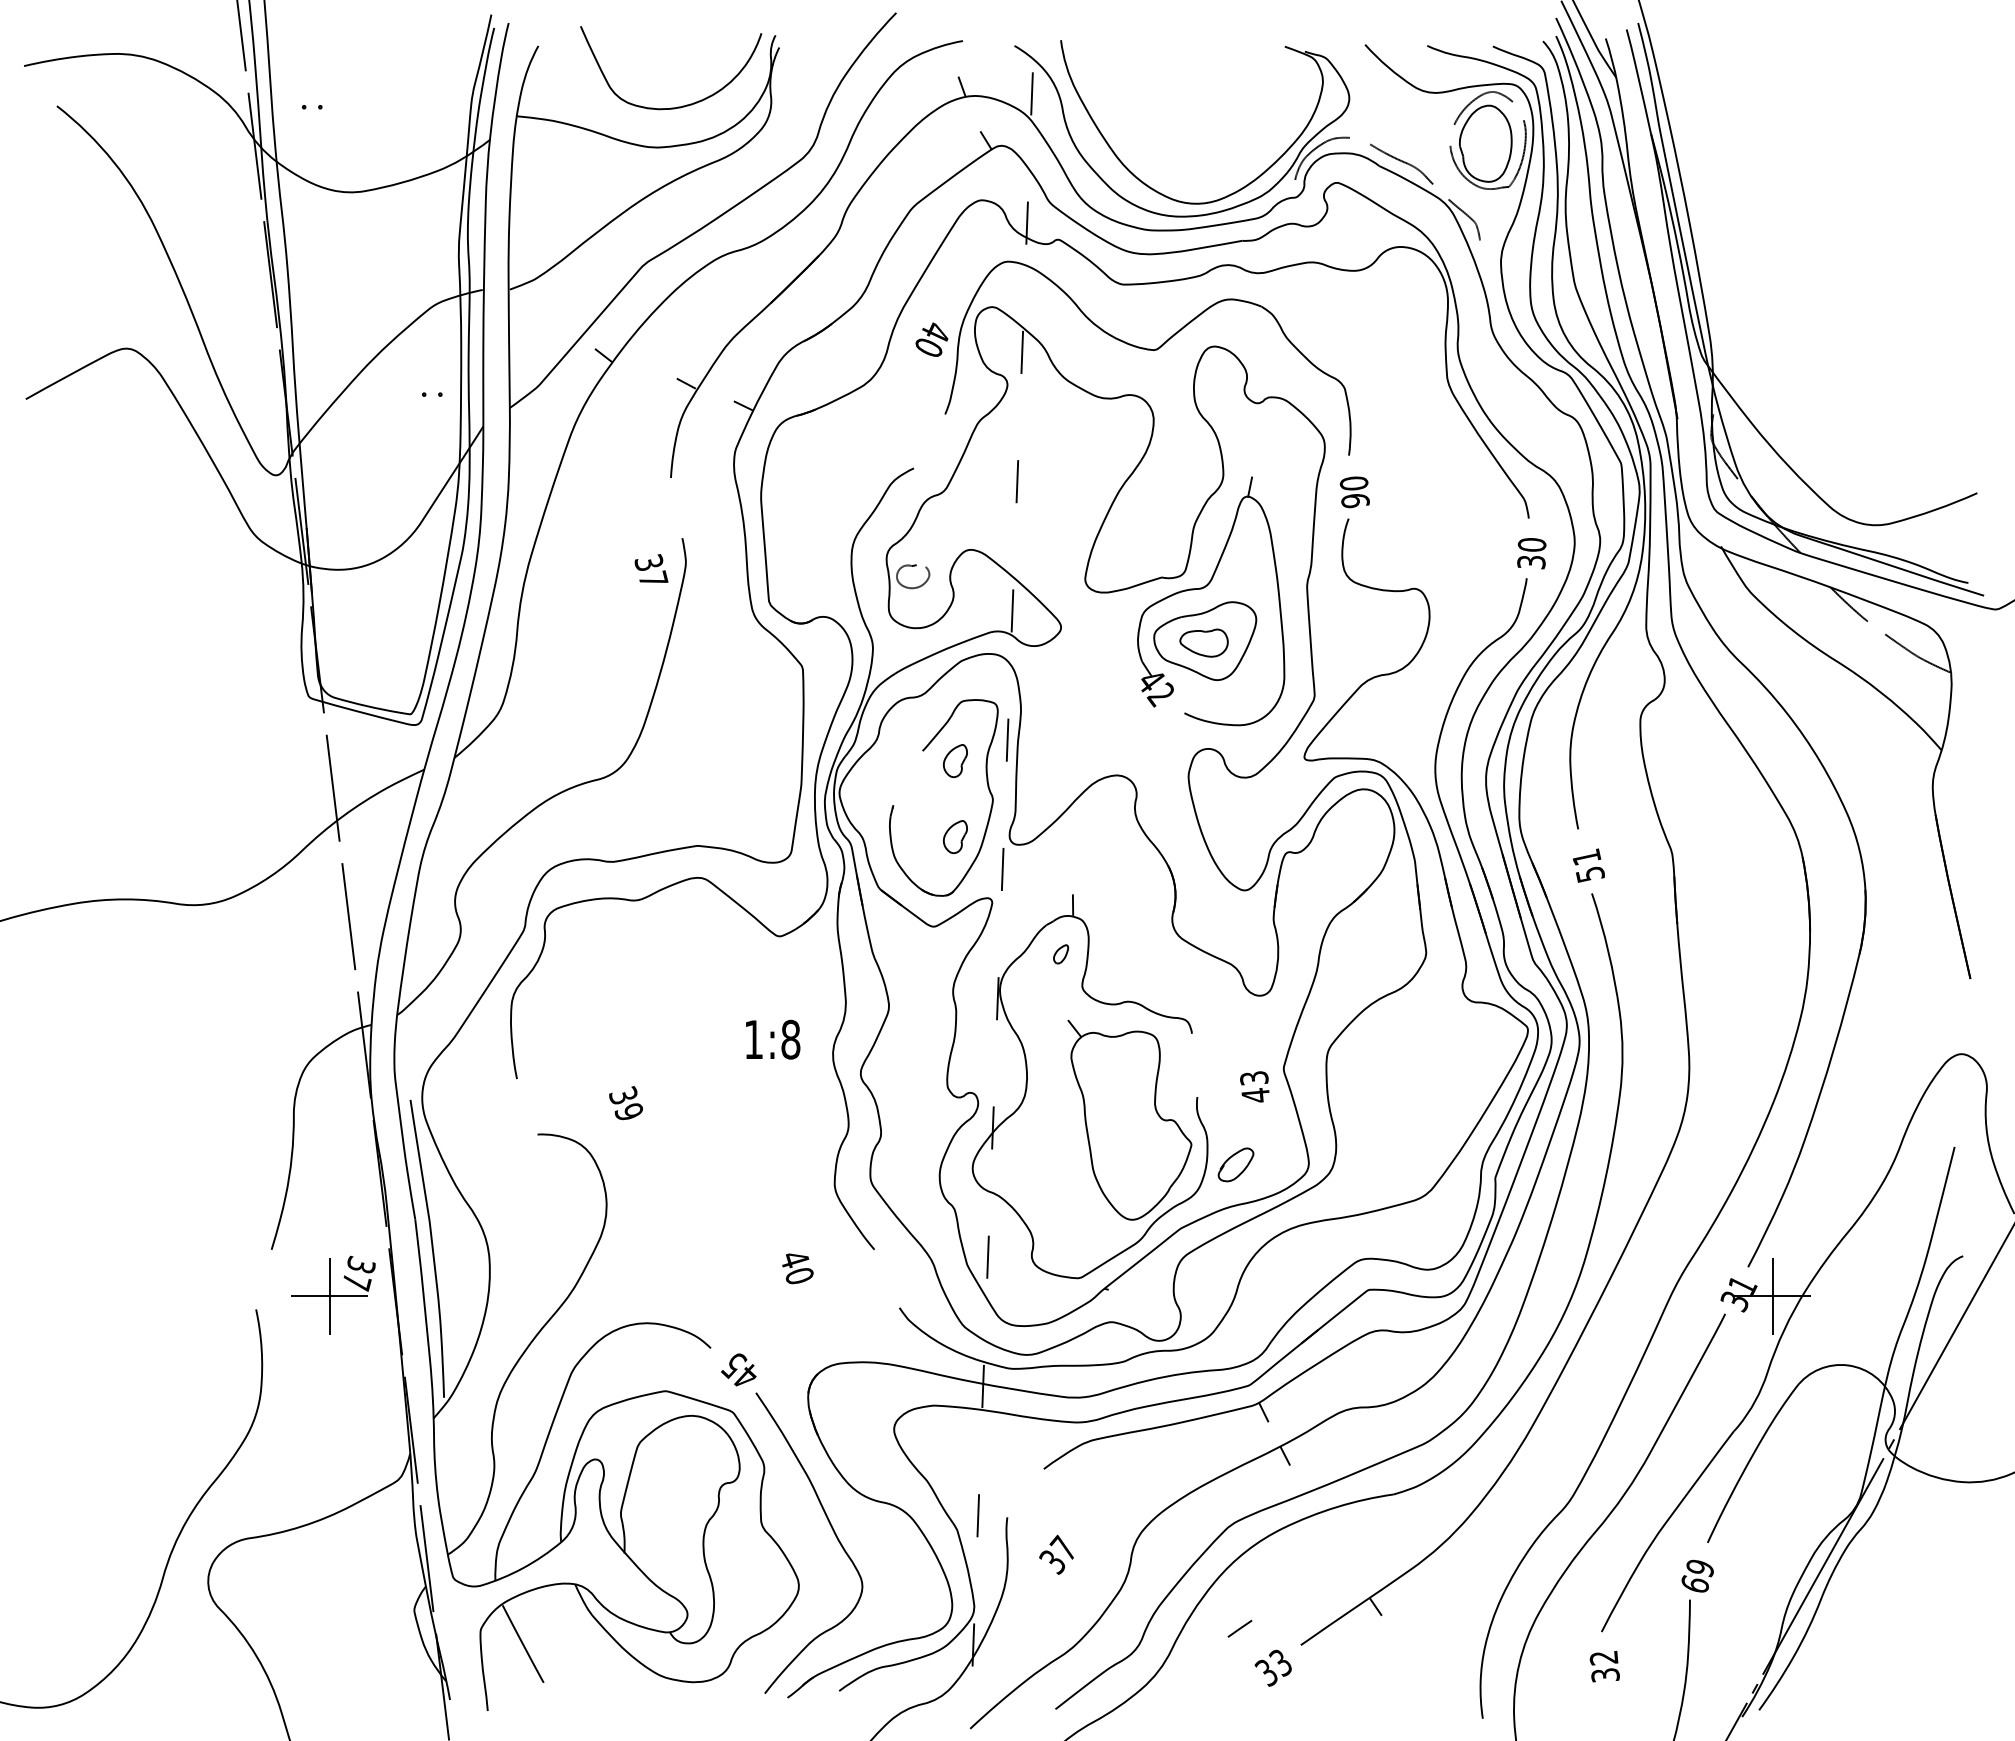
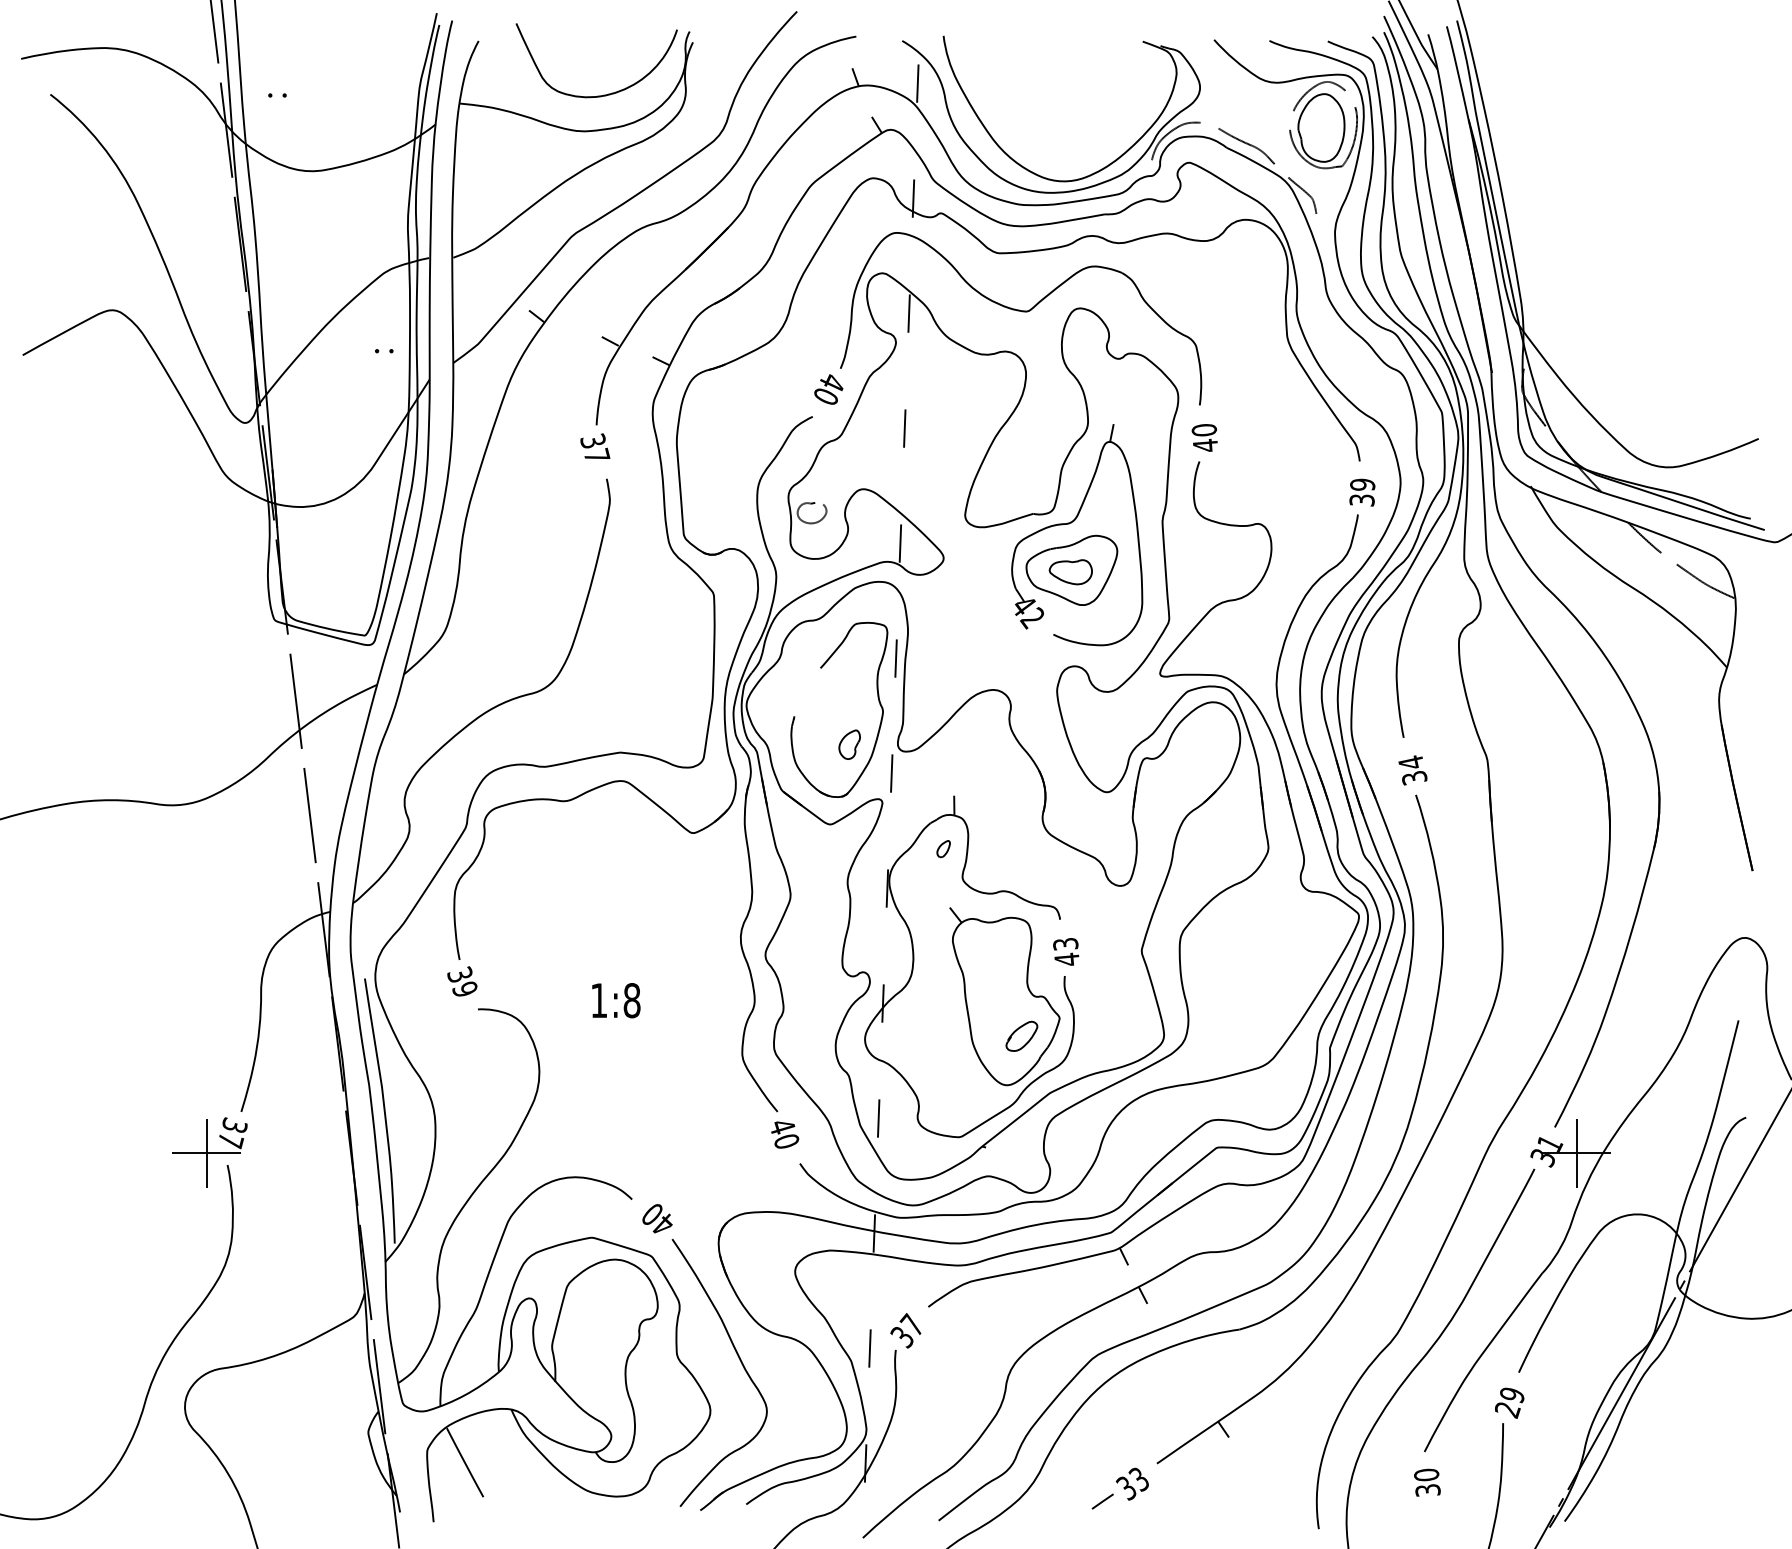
text: (931, 339) -> (828, 389), moved
text: (1355, 500) -> (1205, 445), 90 -> 40
text: (1532, 544) -> (1363, 484), 30 -> 39
text: (651, 568) -> (595, 446), moved
part: (954, 761) -> (848, 677), removed
text: (1588, 865) -> (1412, 770), 51 -> 34
text: (773, 1039) -> (616, 1000), moved
text: (1254, 1086) -> (1065, 951), moved
text: (625, 1103) -> (461, 981), moved
part: (1235, 1164) -> (1021, 1036), moved
text: (797, 1268) -> (784, 1134), moved
part: (333, 1294) -> (210, 1151), moved
text: (734, 1365) -> (653, 1214), 45 -> 40
text: (1056, 1554) -> (905, 1330), moved
text: (1694, 1584) -> (1507, 1409), 69 -> 29
line: (1239, 1628) -> (1102, 1501), moved
text: (1603, 1657) -> (1426, 1474), 32 -> 30

